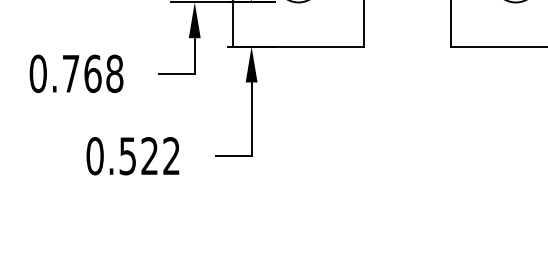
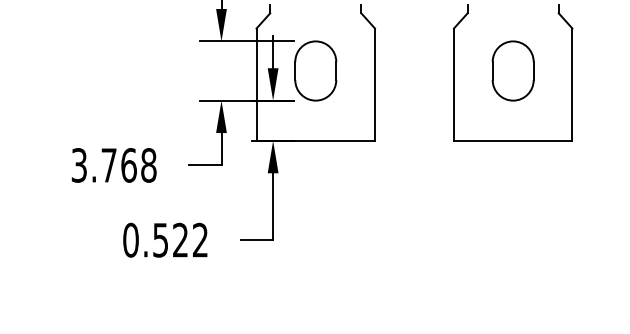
text: (38, 73) -> (79, 165), 0.768 -> 3.768

